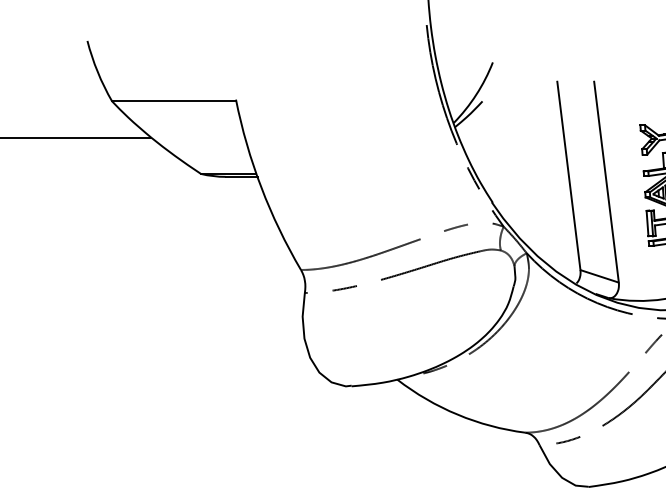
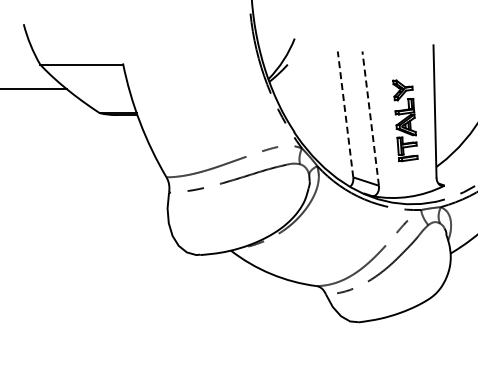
line: (568, 174) -> (345, 113), solid -> dashed
line: (606, 181) -> (370, 118), solid -> dashed

